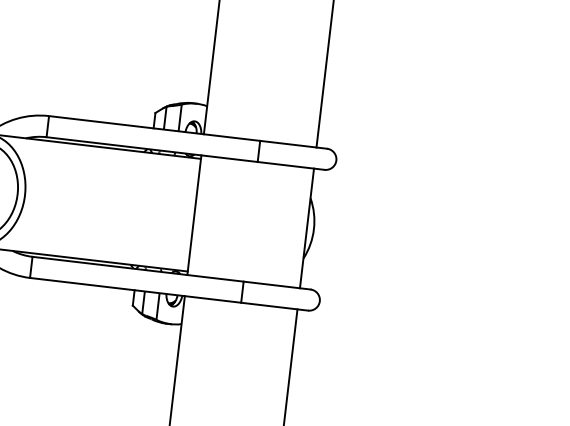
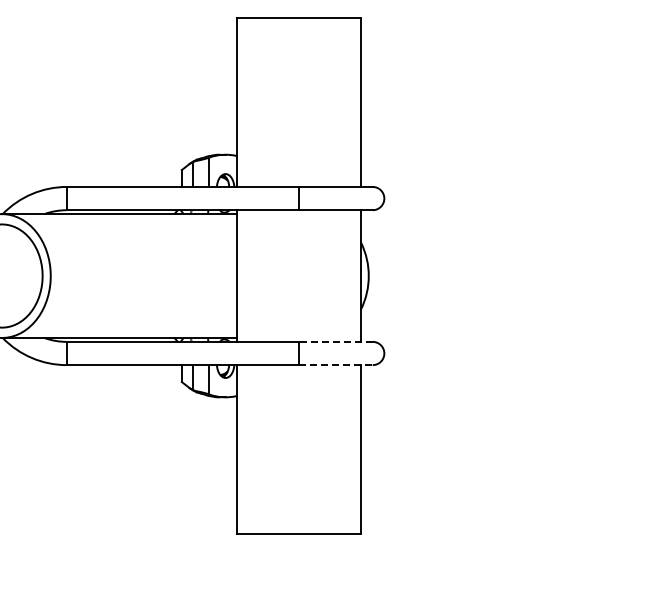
line: (276, 285) -> (335, 341), solid -> dashed
line: (274, 306) -> (335, 365), solid -> dashed

